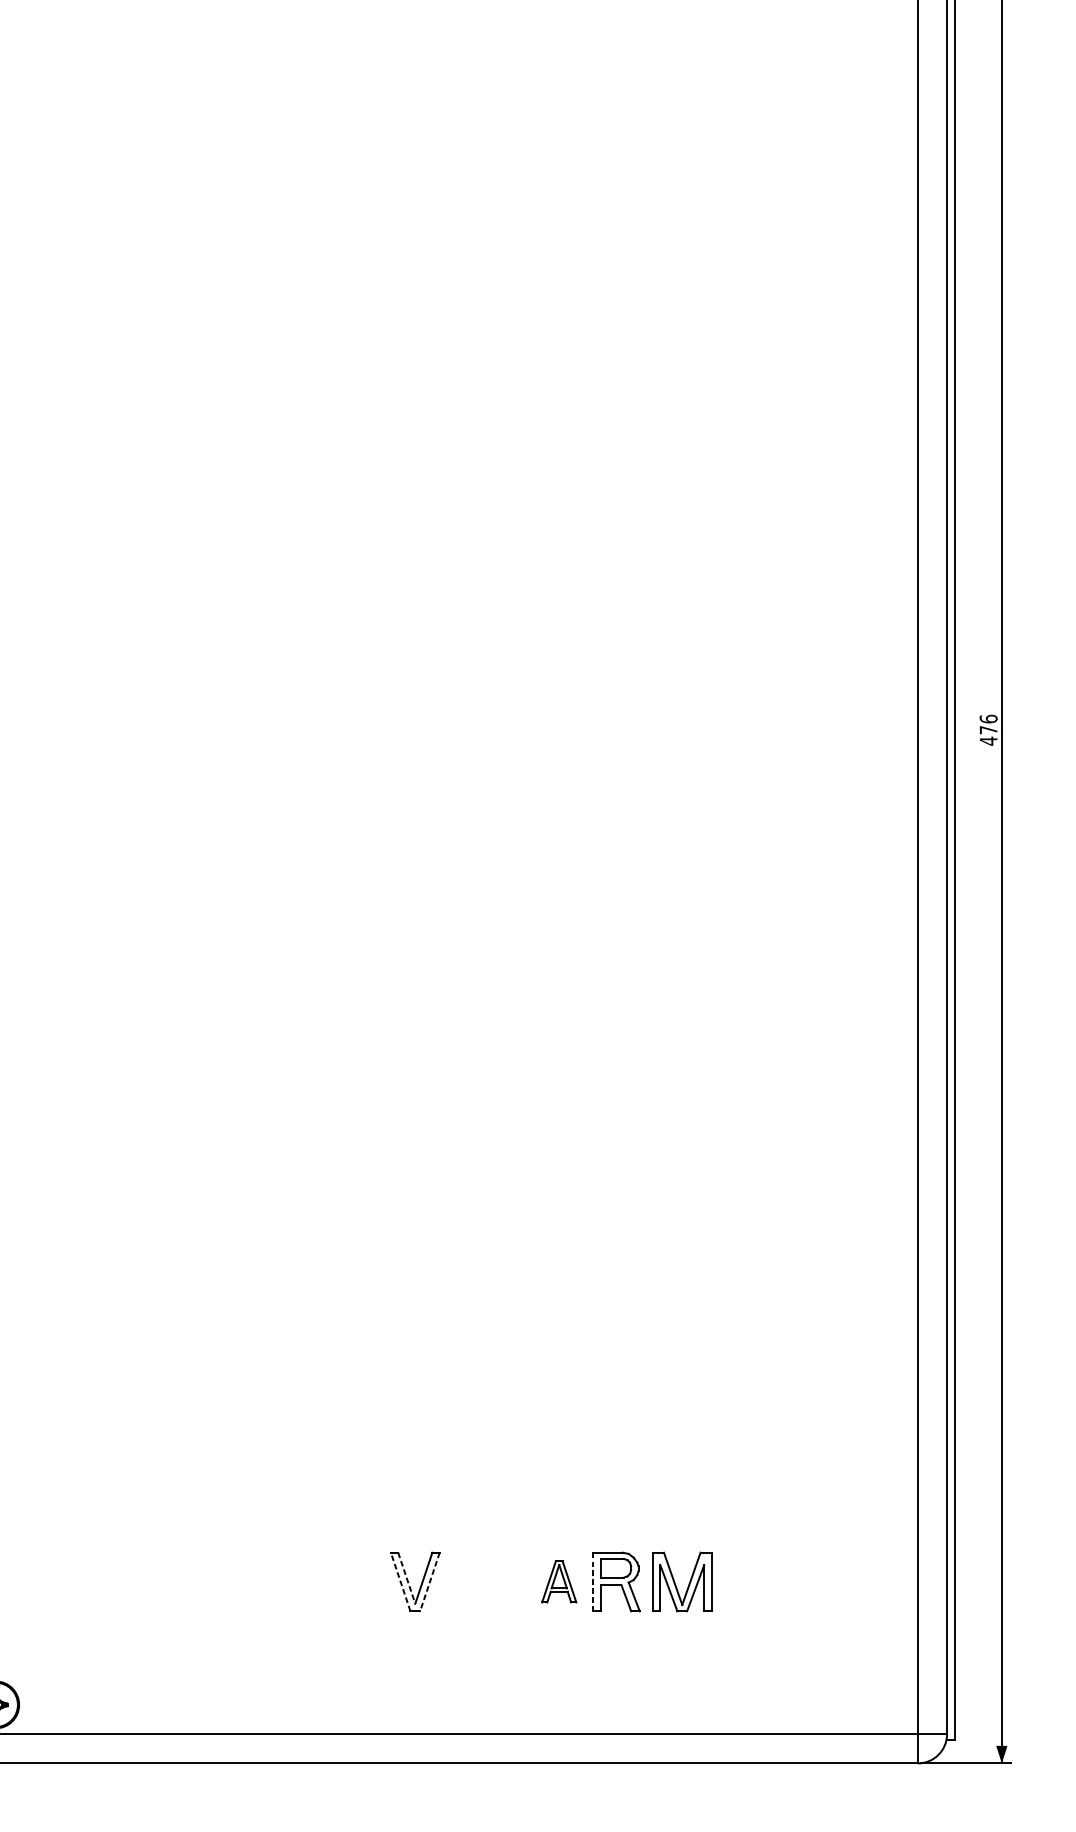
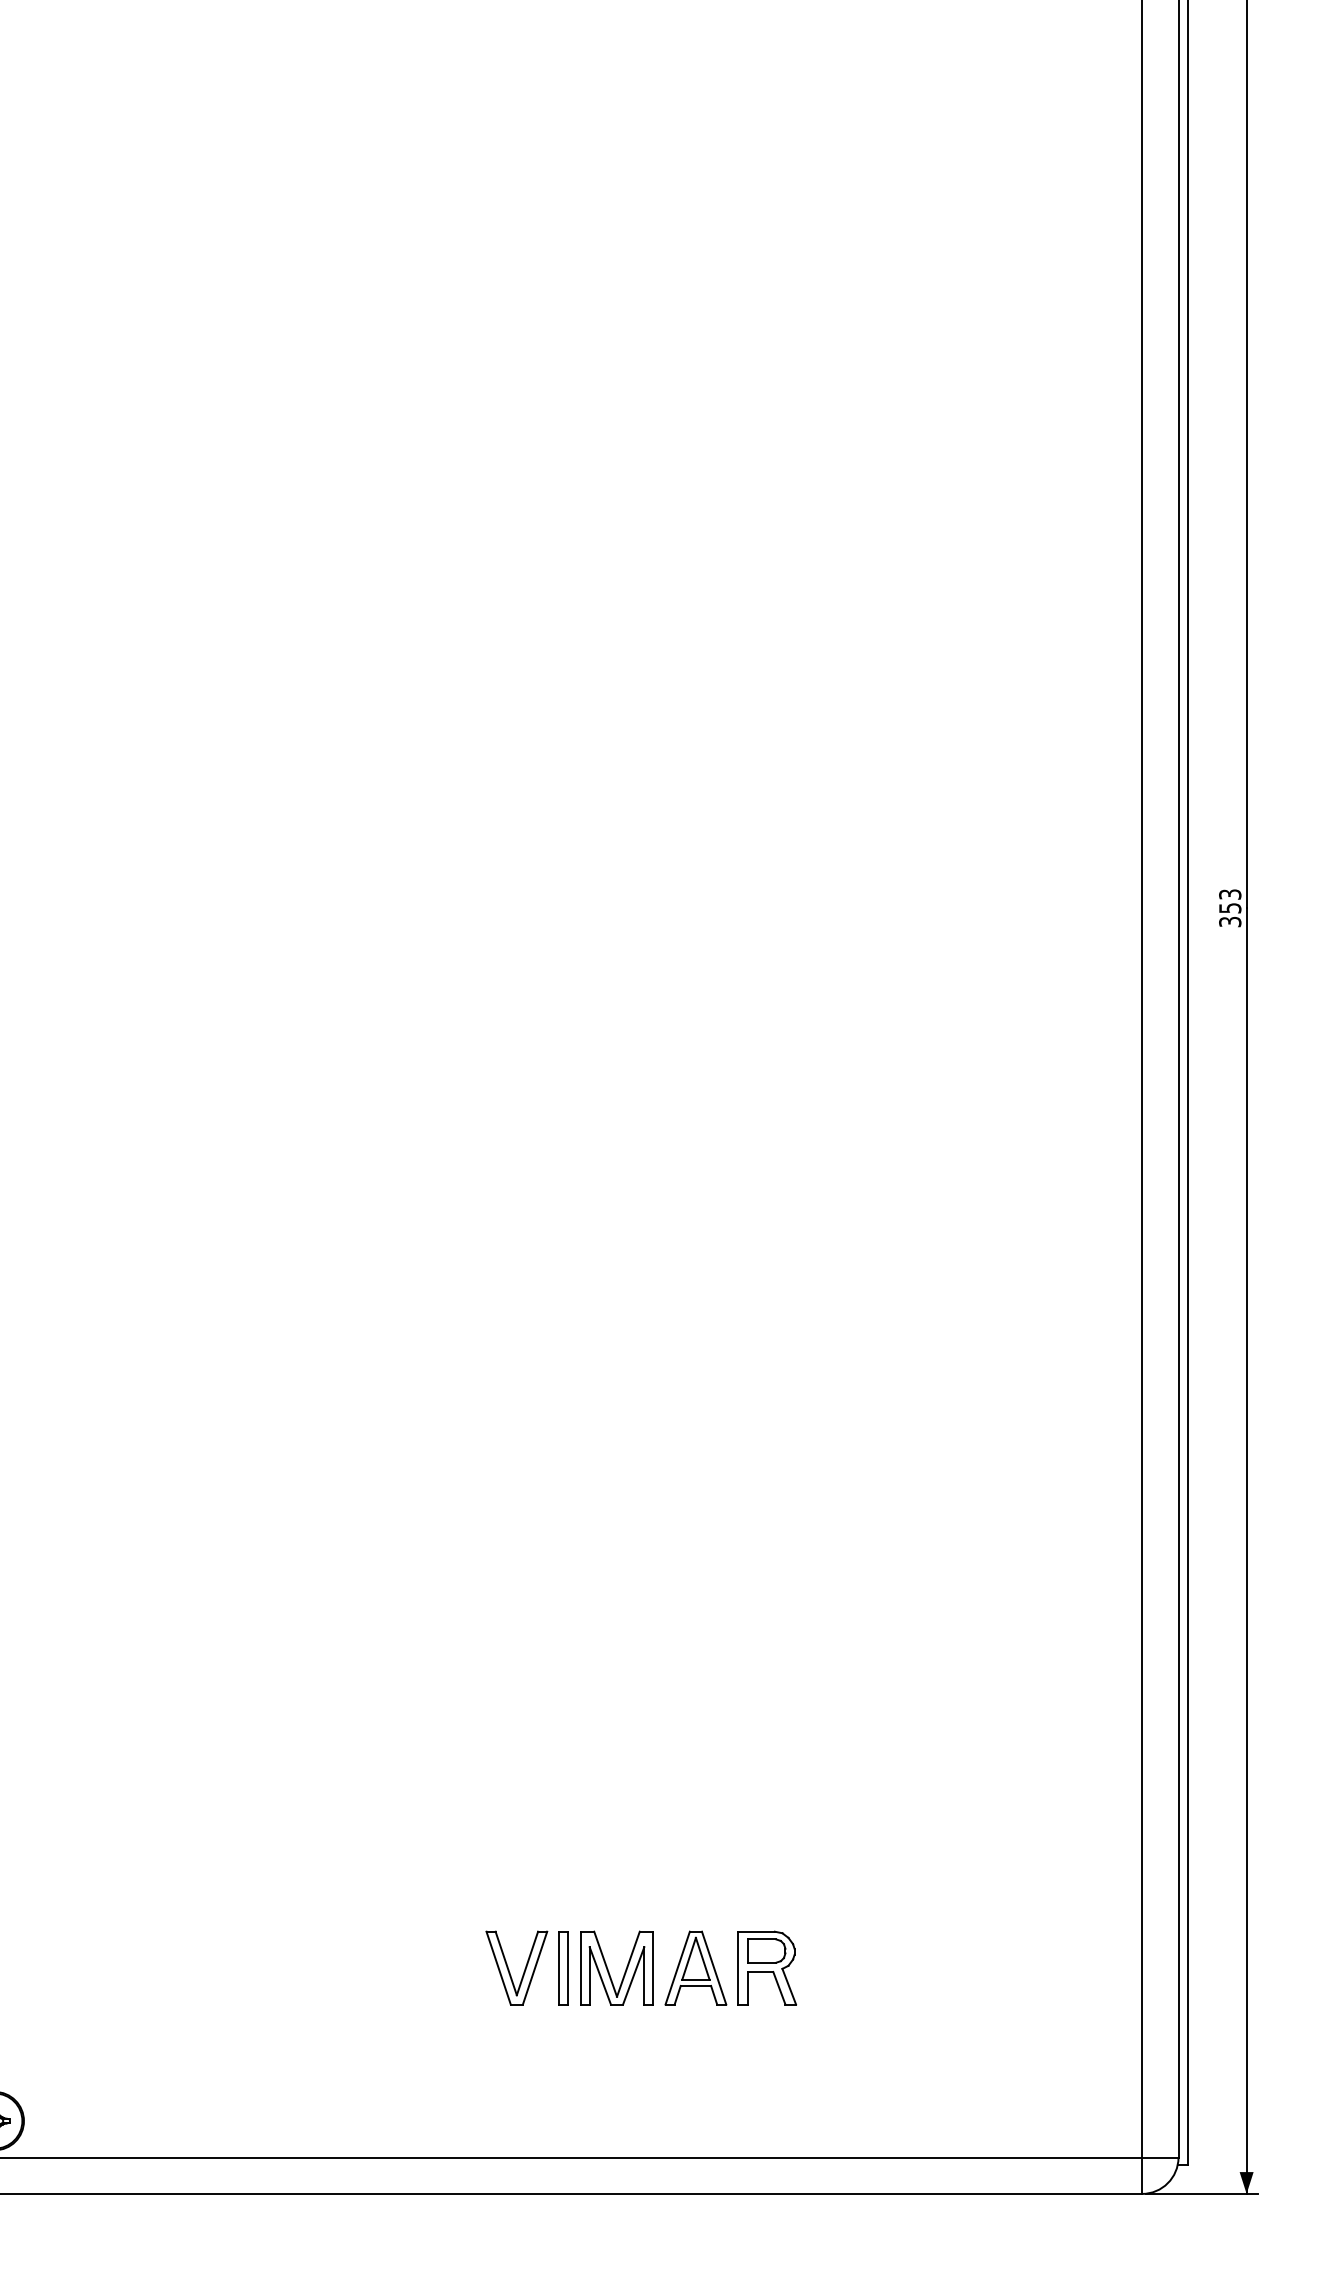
text: (988, 730) -> (1230, 908), 476 -> 353
line: (406, 1578) -> (506, 1963), dashed -> solid
line: (400, 1581) -> (498, 1967), dashed -> solid
part: (558, 1581) -> (695, 1967), size x1.43
line: (429, 1582) -> (534, 1968), dashed -> solid
part: (452, 1582) -> (563, 1968), added
line: (593, 1582) -> (738, 1968), dashed -> solid
part: (675, 1582) -> (608, 1968), moved

